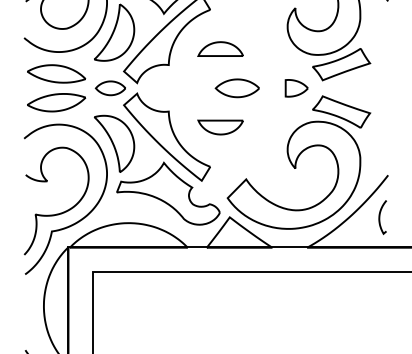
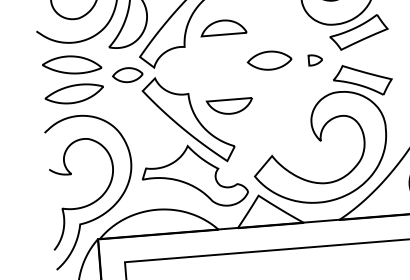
part: (220, 48) -> (223, 26), moved
part: (236, 88) -> (268, 60), moved
part: (296, 88) -> (315, 60), size x0.6
part: (220, 127) -> (229, 106), moved
part: (114, 143) -> (136, 130), removed

